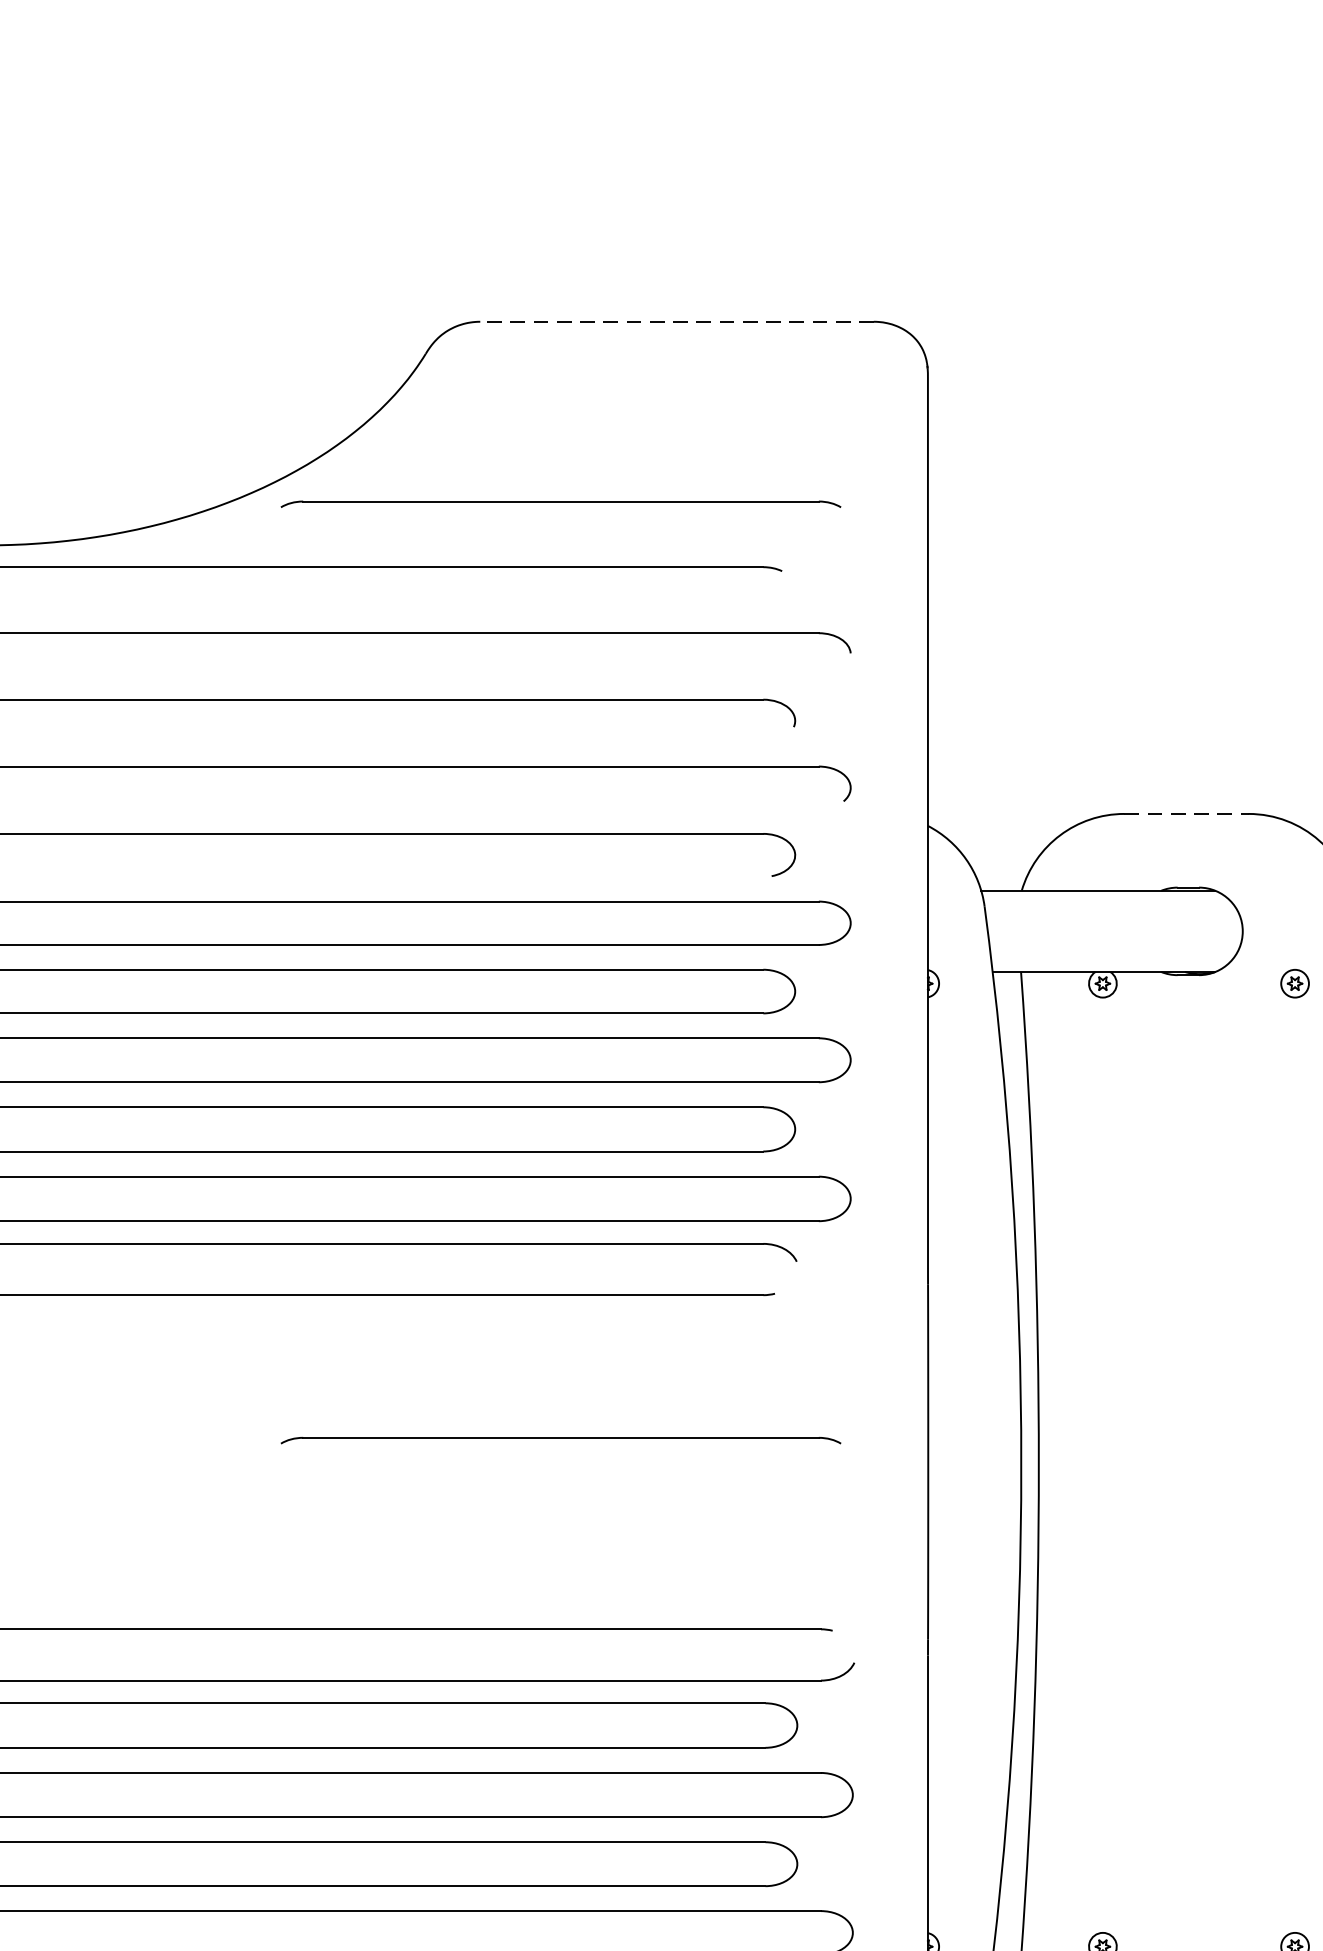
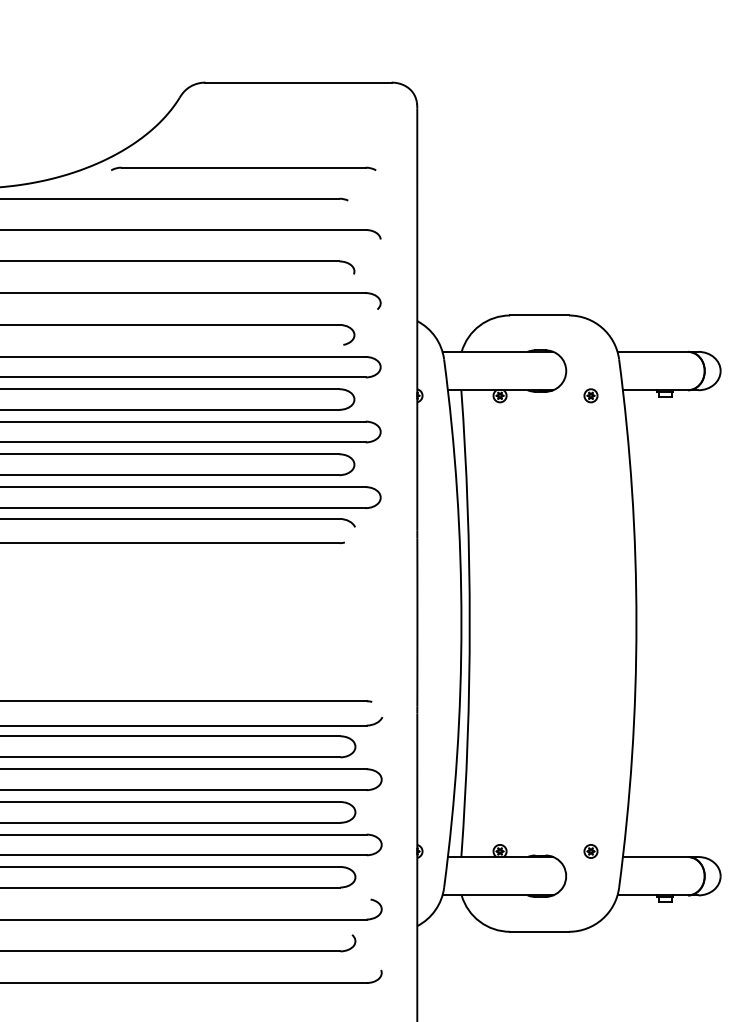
line: (676, 321) -> (298, 82), dashed -> solid
line: (1188, 813) -> (540, 315), dashed -> solid
part: (560, 1439) -> (243, 611), removed

